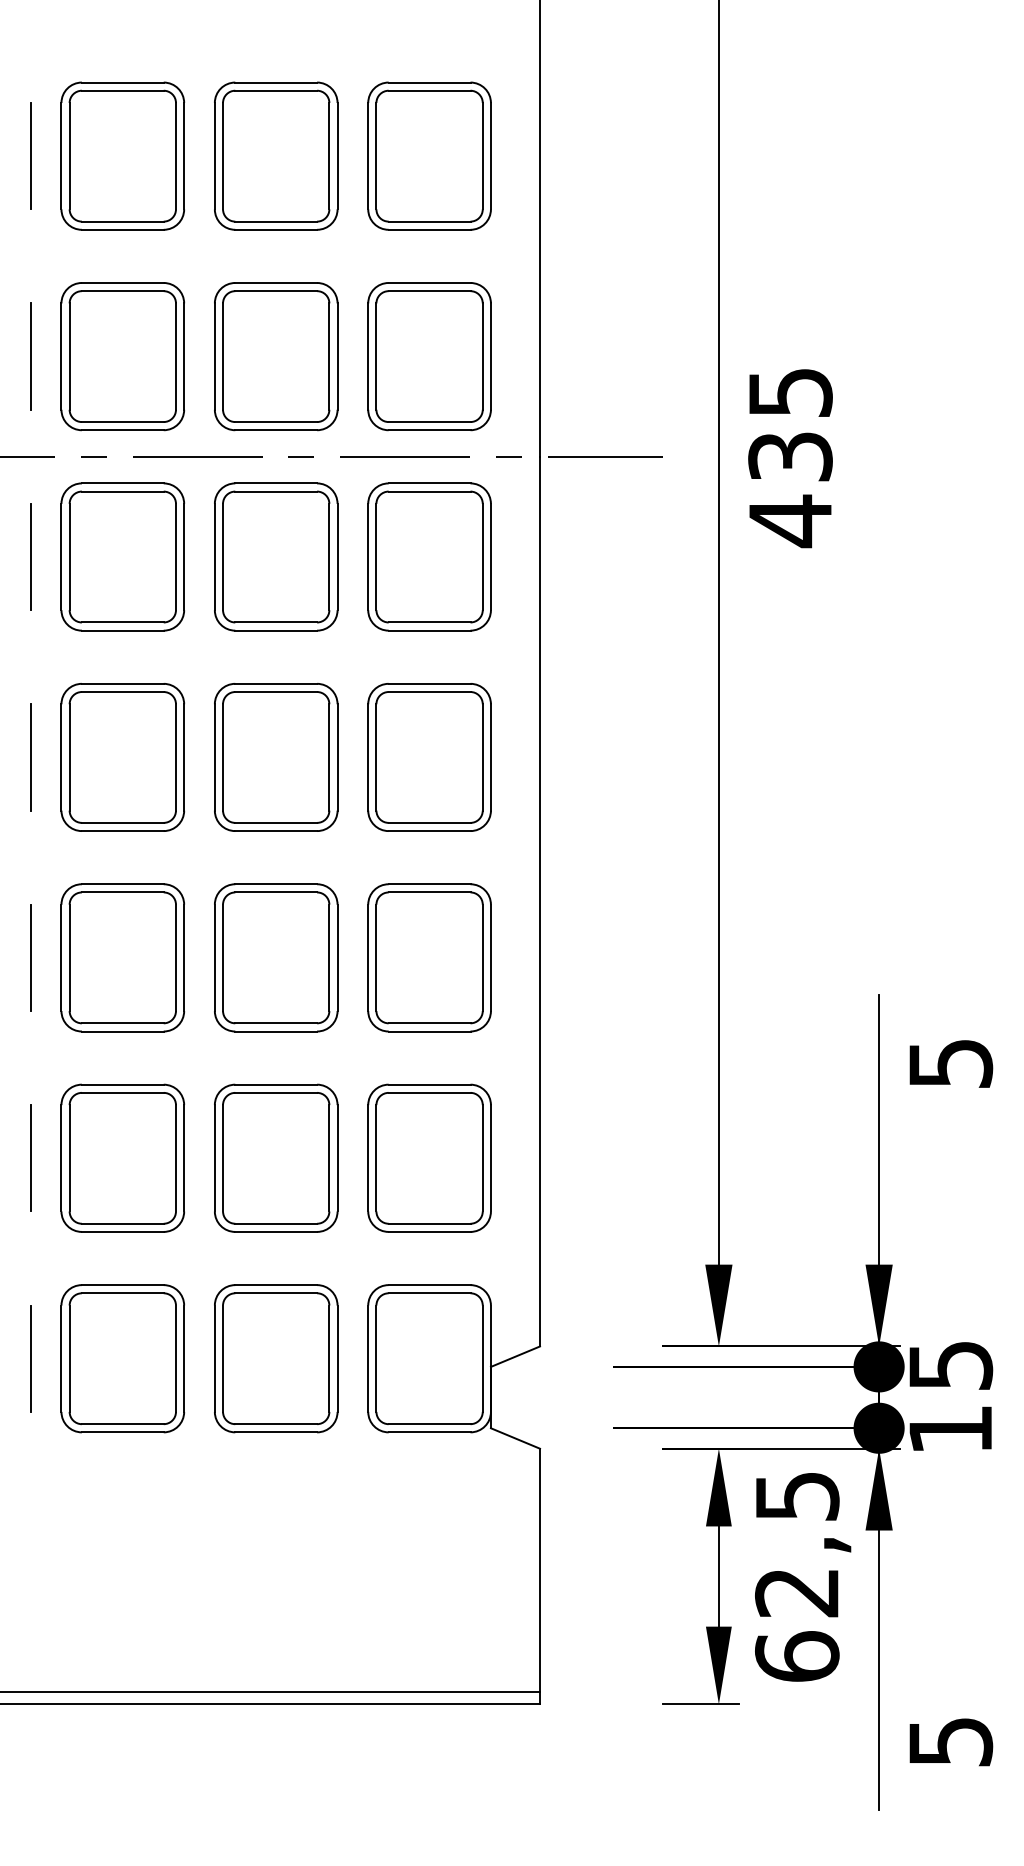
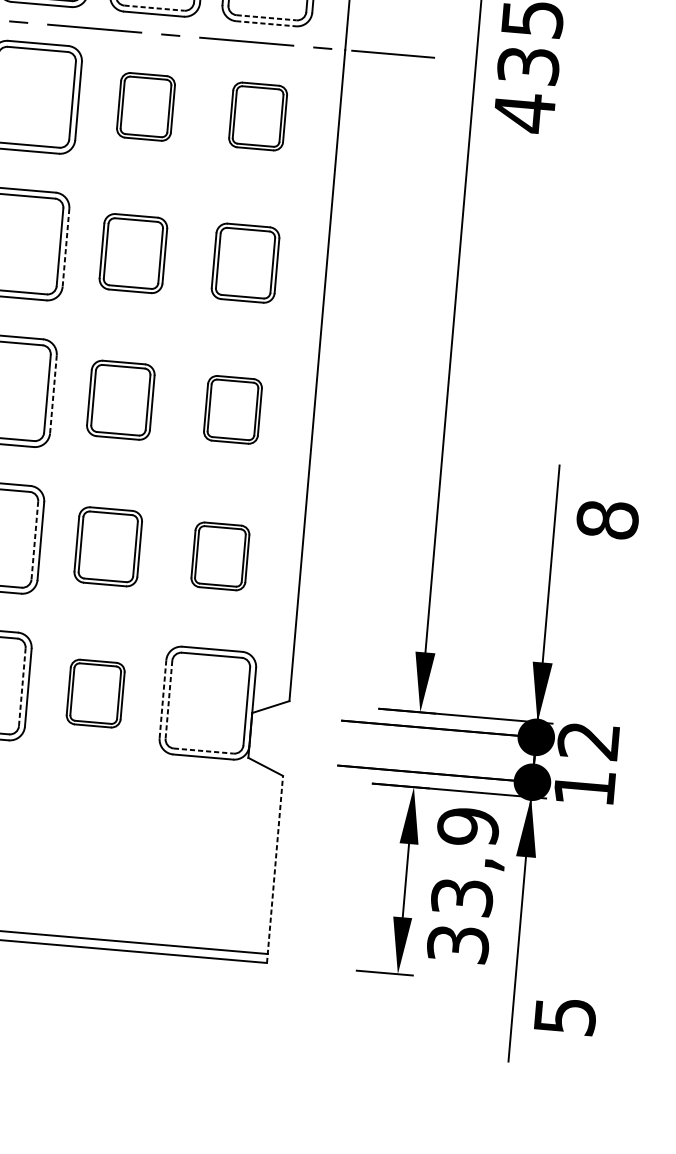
line: (276, 422) -> (154, 8), solid -> dashed
line: (429, 422) -> (266, 18), solid -> dashed
line: (429, 430) -> (266, 23), solid -> dashed
part: (276, 556) -> (146, 106), size x0.6
part: (429, 556) -> (258, 116), size x0.6
line: (184, 757) -> (66, 247), solid -> dashed
part: (276, 757) -> (133, 253), size x0.7
part: (429, 757) -> (245, 263), size x0.7
part: (276, 957) -> (121, 399), size x0.7
part: (429, 957) -> (232, 409), size x0.6
line: (184, 958) -> (53, 394), solid -> dashed
text: (950, 1063) -> (607, 519), 5 -> 8
part: (276, 1157) -> (108, 546), size x0.7
part: (429, 1157) -> (220, 555), size x0.6
line: (176, 1158) -> (35, 540), solid -> dashed
part: (276, 1358) -> (95, 693), size x0.6
line: (176, 1359) -> (22, 687), solid -> dashed
line: (368, 1359) -> (163, 699), solid -> dashed
line: (376, 1359) -> (168, 700), solid -> dashed
text: (950, 1366) -> (588, 741), 15 -> 12
line: (429, 1424) -> (203, 751), solid -> dashed
line: (540, 1576) -> (275, 869), solid -> dashed
text: (797, 1576) -> (463, 885), 62,5 -> 33,9

